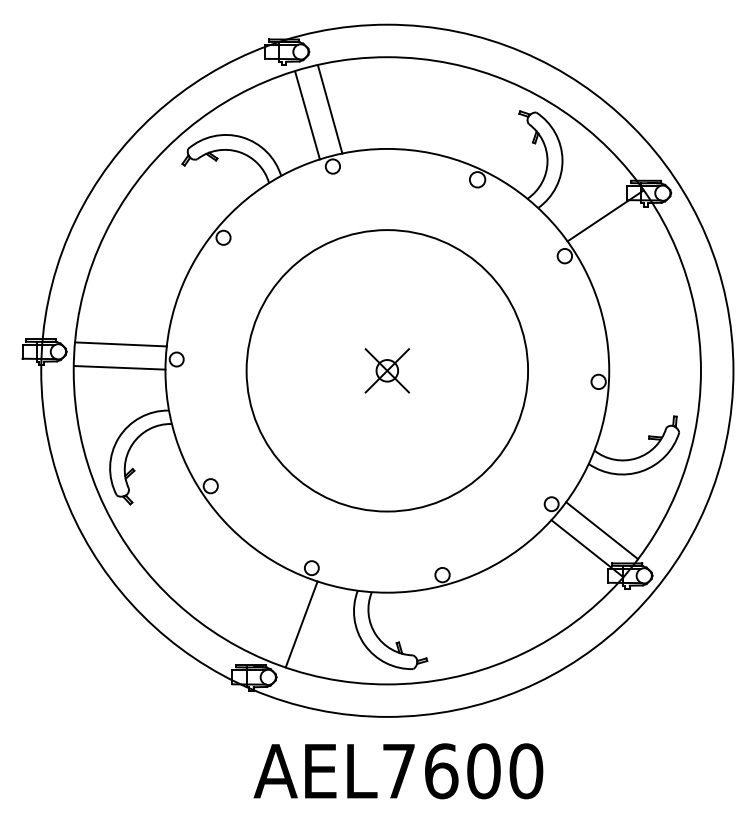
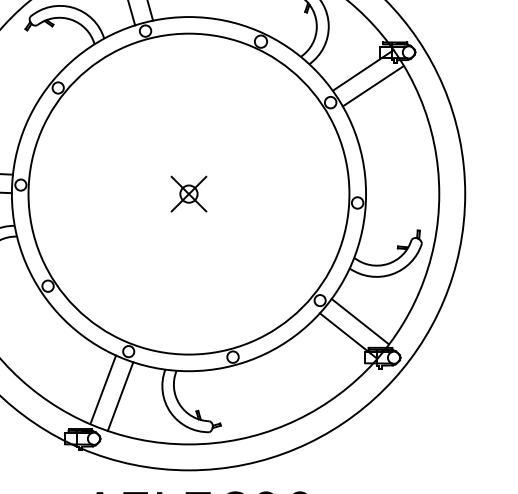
line: (618, 235) -> (373, 86), added
circle: (387, 370) -> (189, 193), size x1.43
line: (279, 615) -> (102, 389), added

